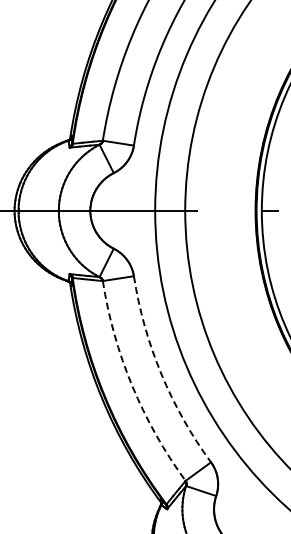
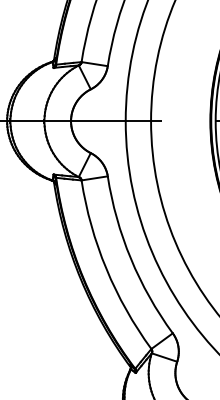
arc: (161, 373) -> (131, 258), dashed -> solid
arc: (132, 385) -> (106, 268), dashed -> solid

